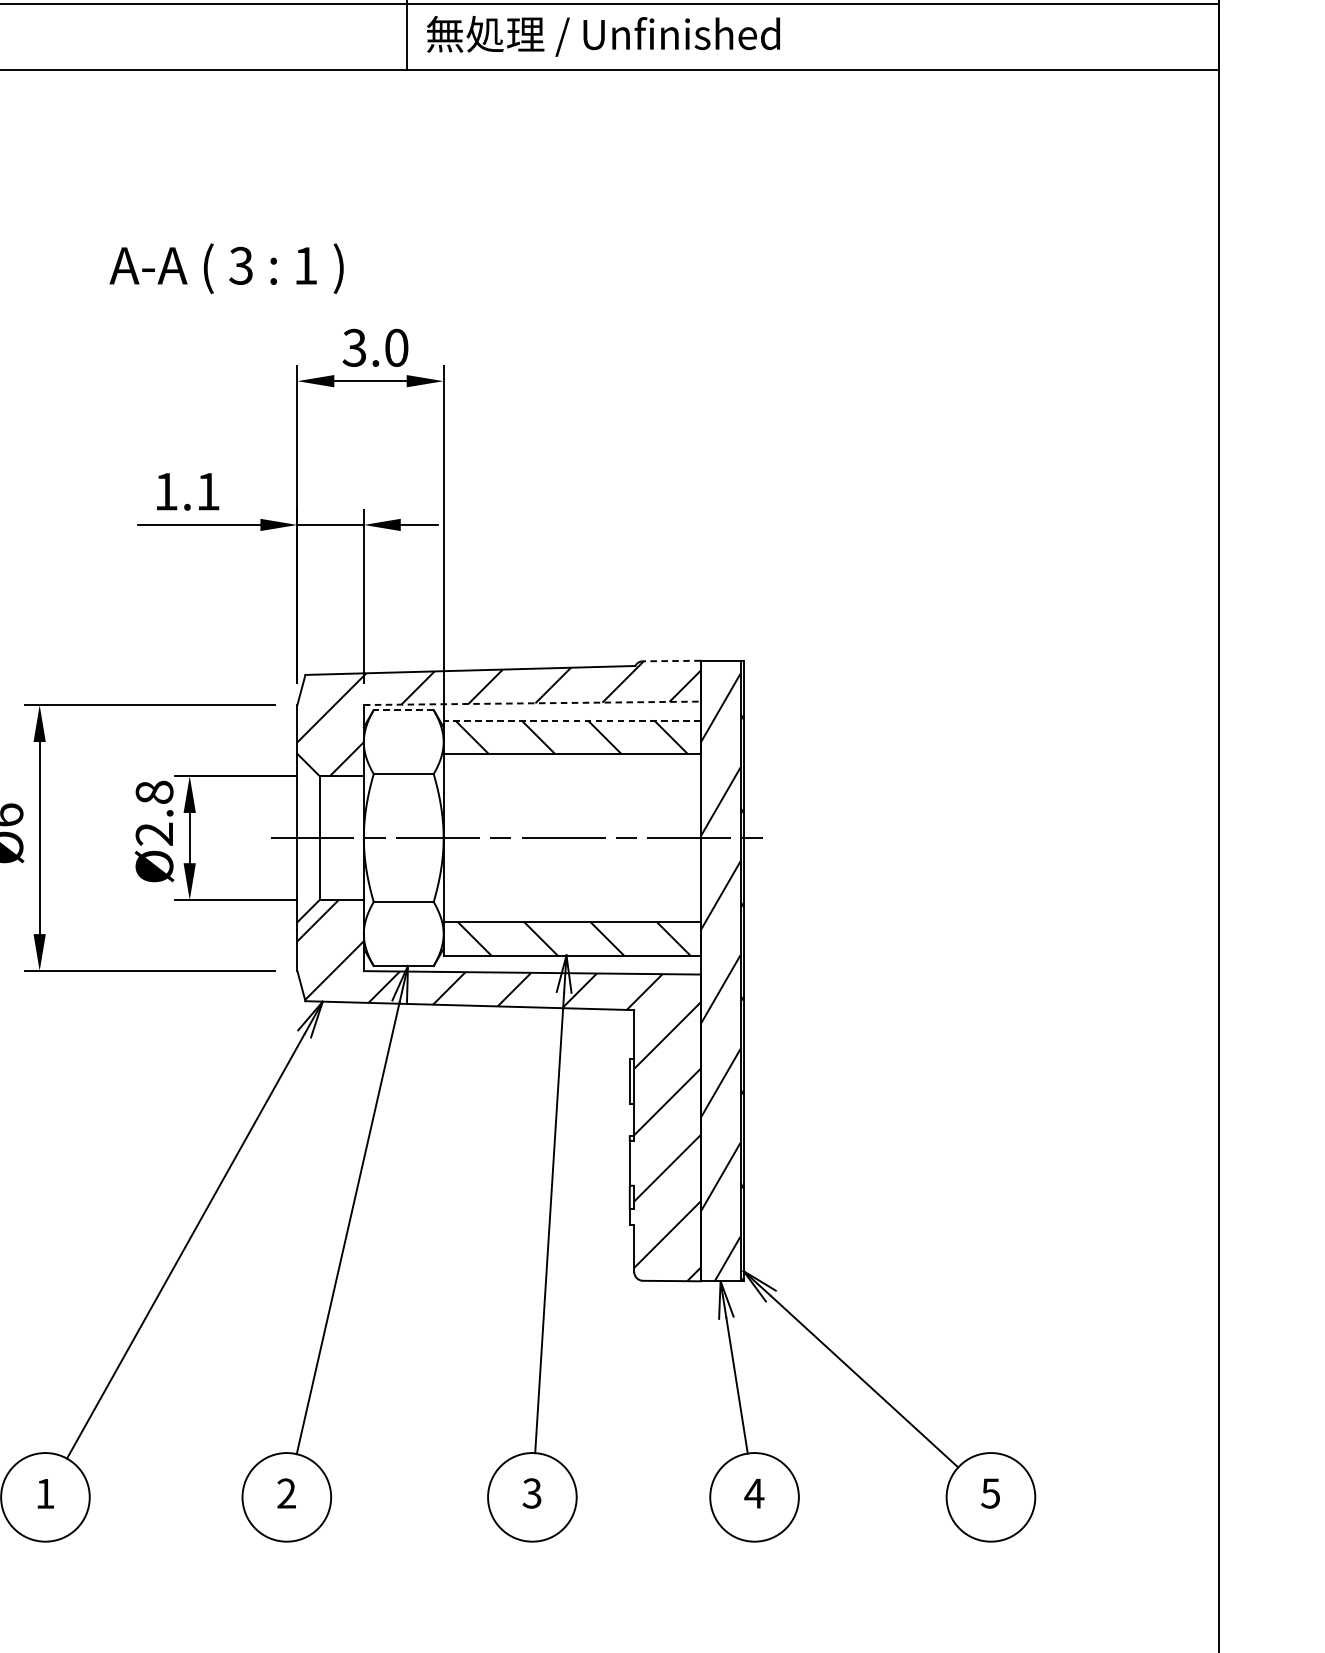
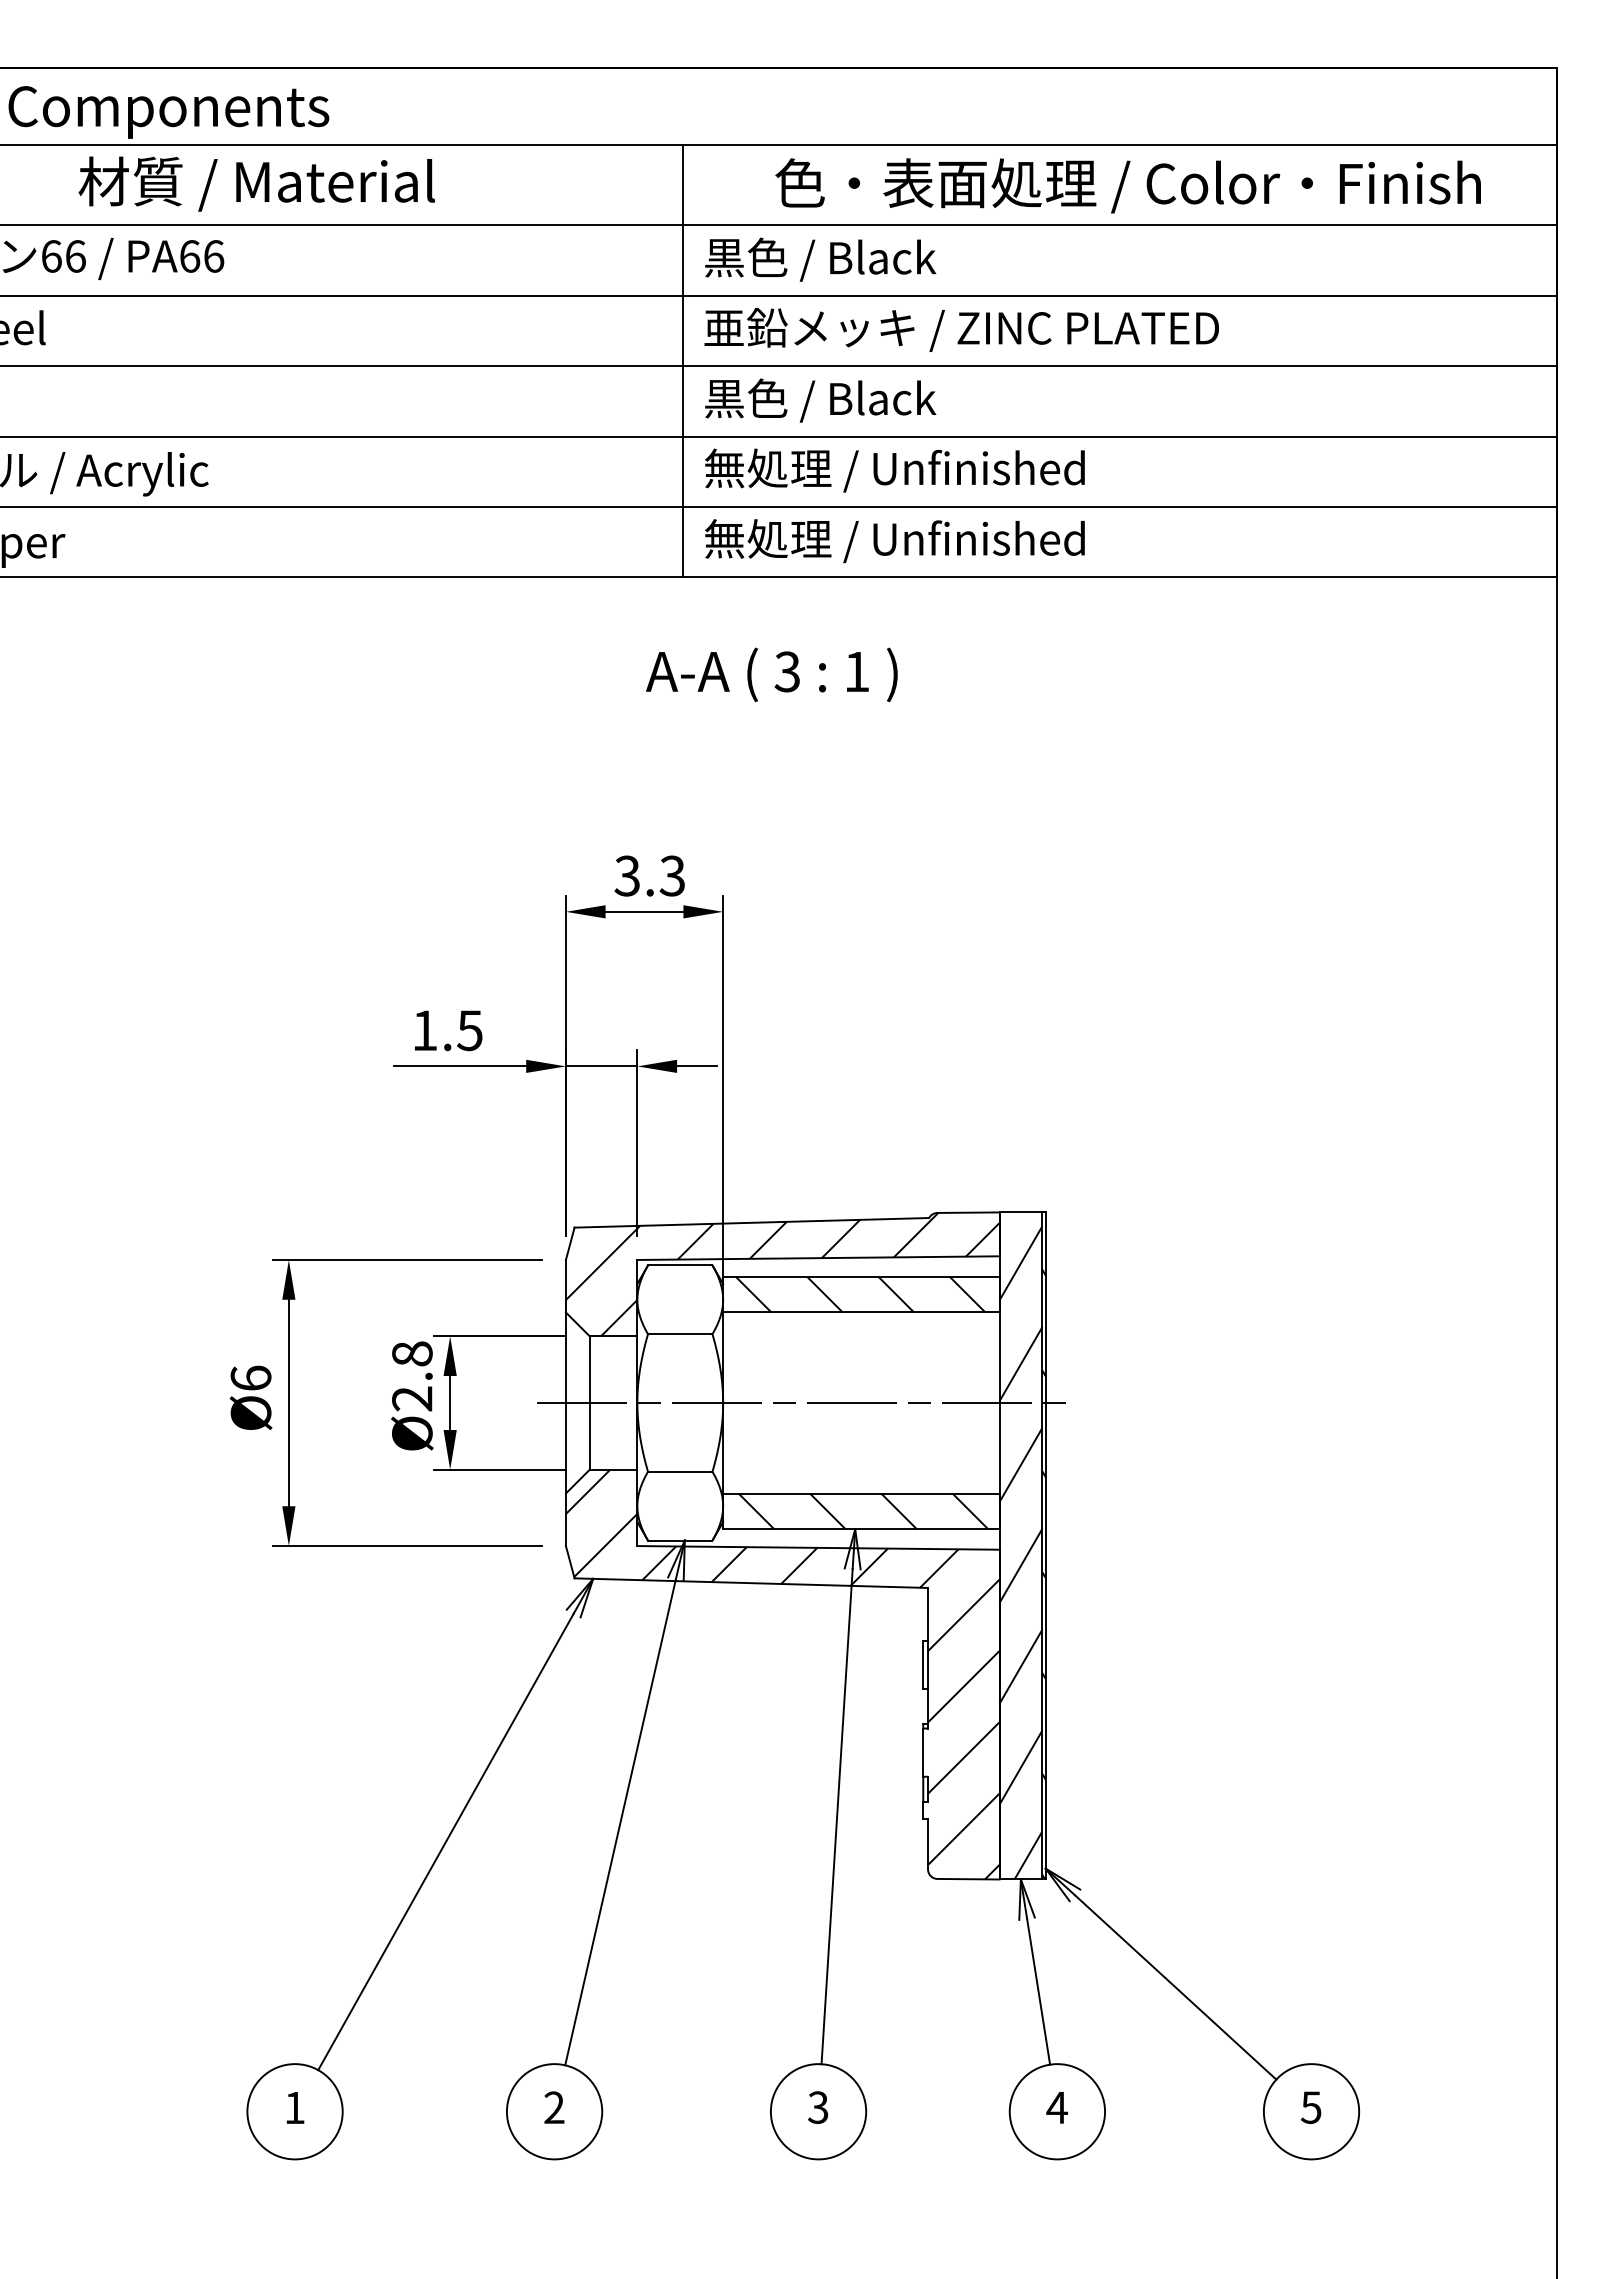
text: (226, 268) -> (771, 674), moved
text: (396, 347) -> (672, 875), 3.0 -> 3.3
text: (207, 491) -> (469, 1030), 1.1 -> 1.5
line: (670, 660) -> (967, 1212), dashed -> solid
line: (532, 703) -> (818, 1258), dashed -> solid
line: (403, 710) -> (679, 1265), dashed -> solid
line: (571, 720) -> (860, 1276), dashed -> solid

